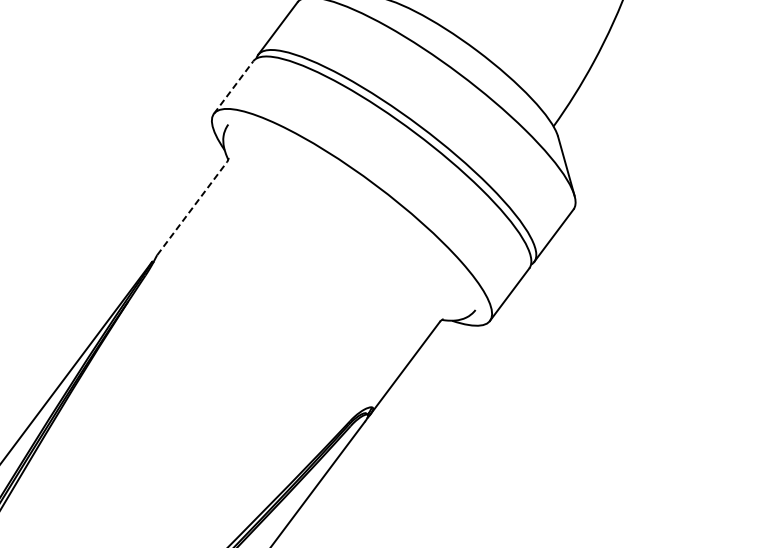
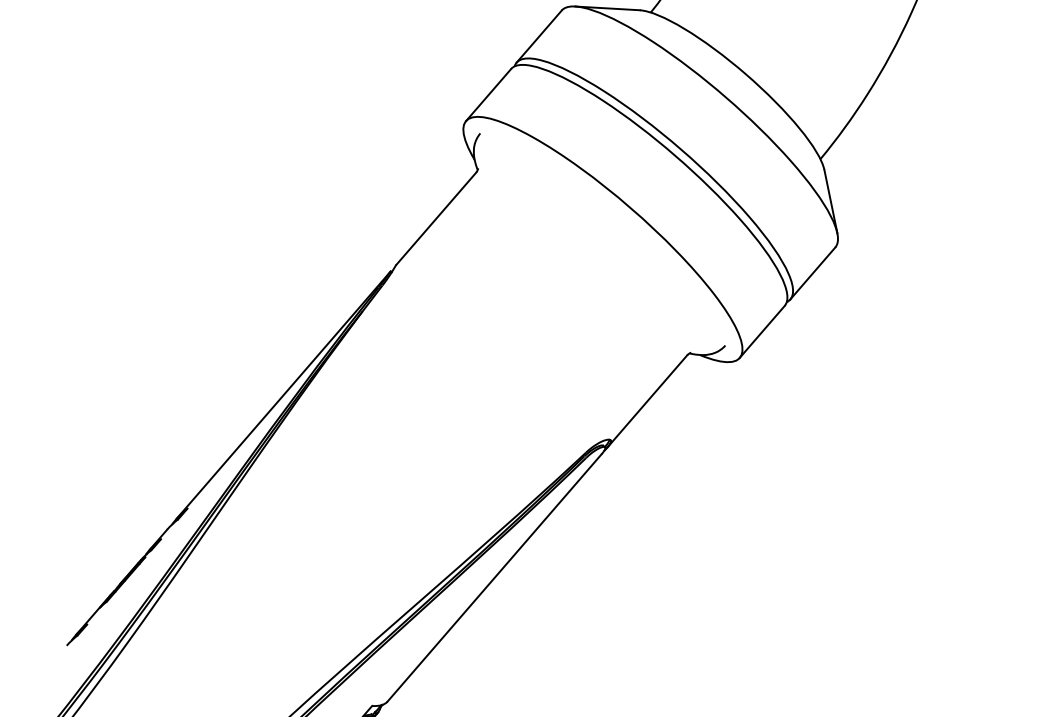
line: (233, 87) -> (488, 94), dashed -> solid
line: (192, 208) -> (436, 218), dashed -> solid

